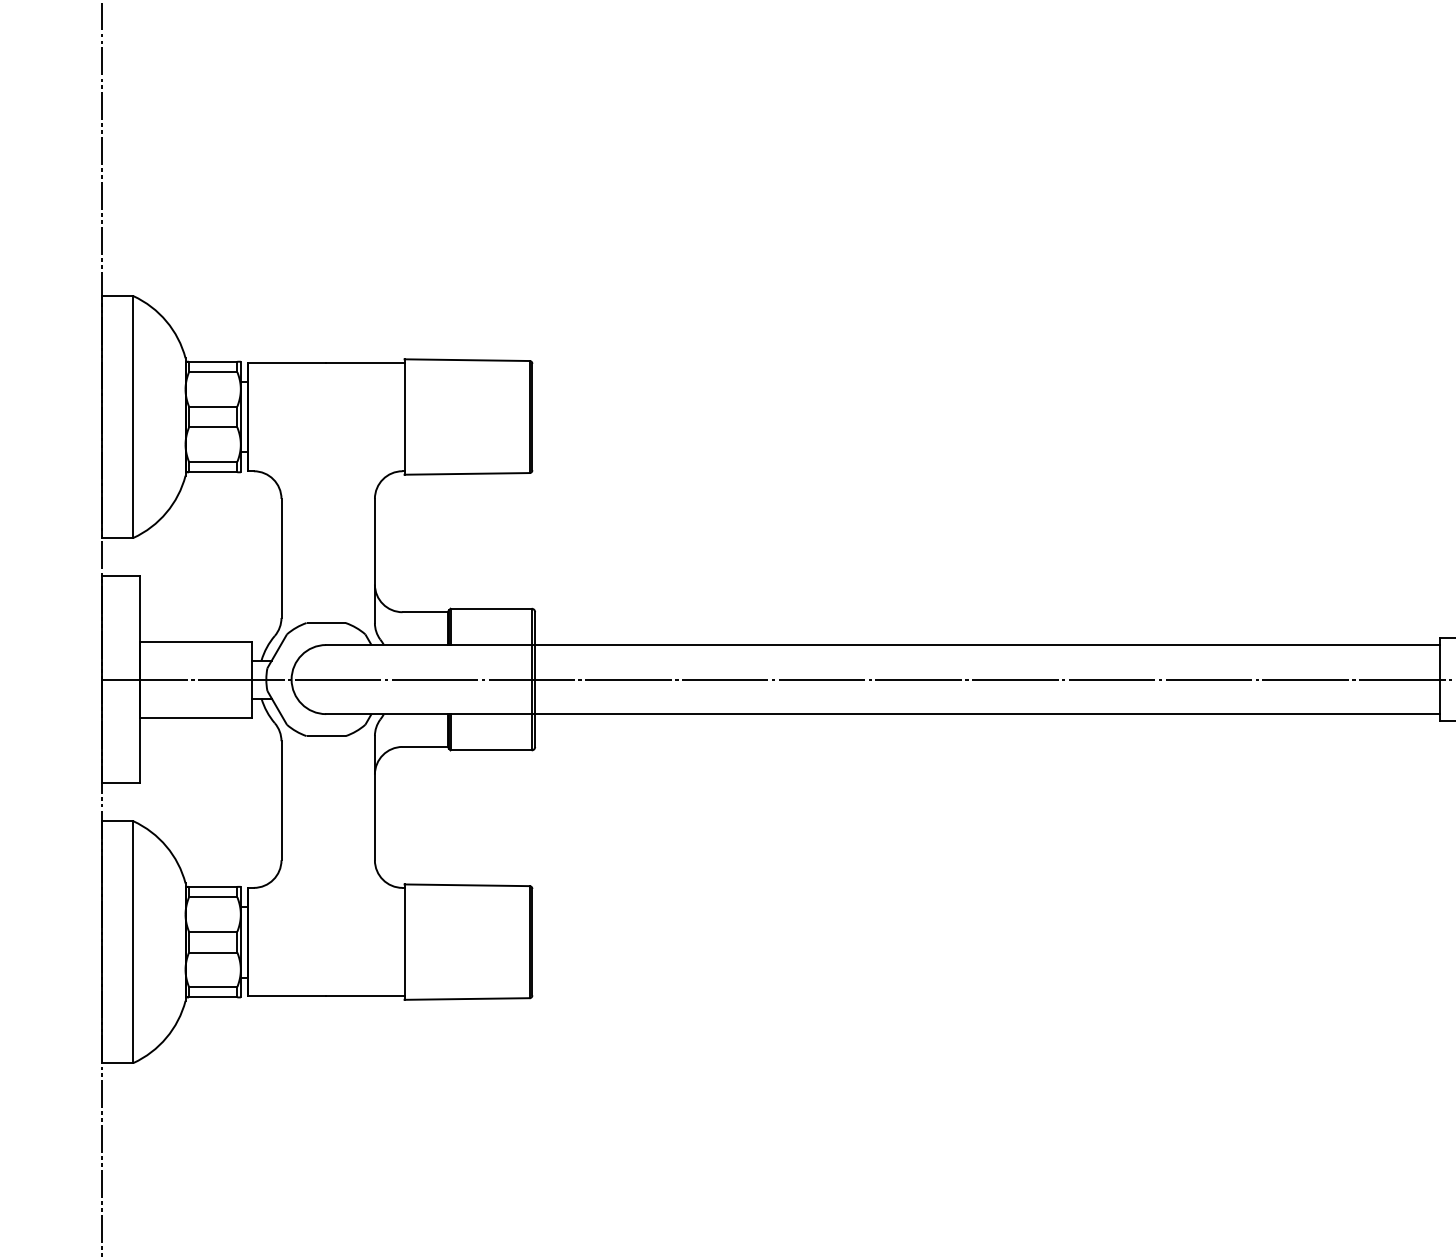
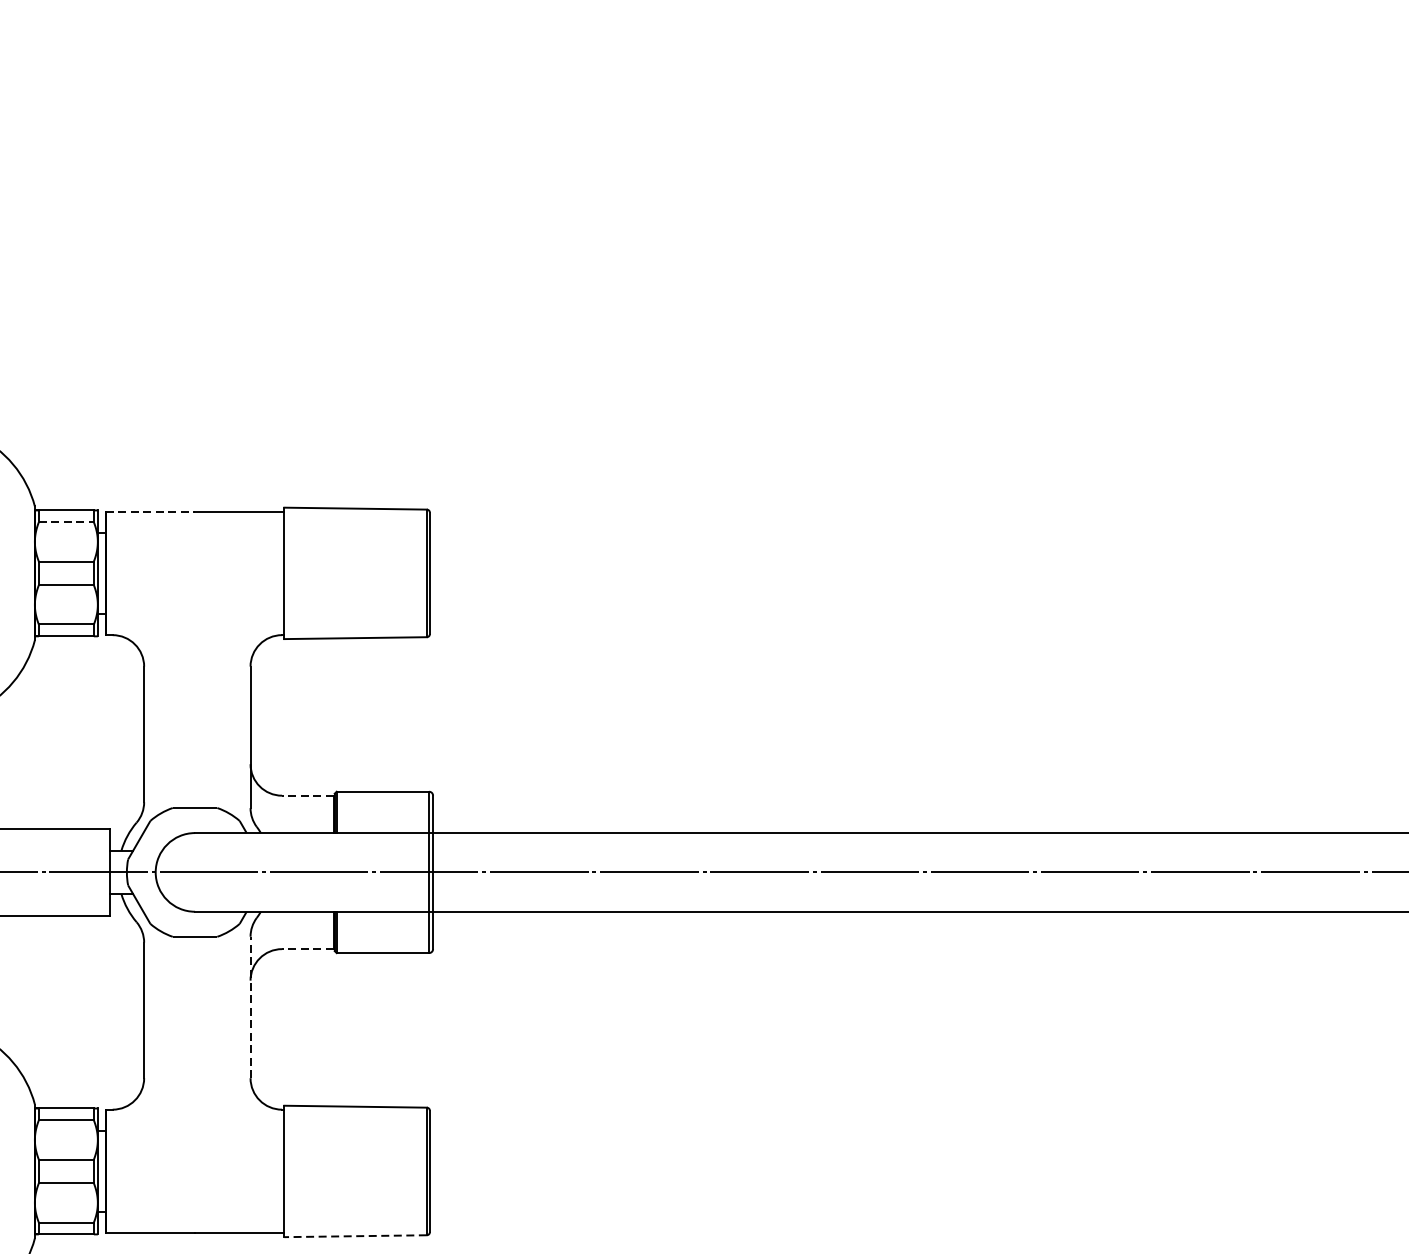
line: (287, 362) -> (151, 511), solid -> dashed
line: (213, 372) -> (66, 522), solid -> dashed
line: (425, 612) -> (308, 796), solid -> dashed
line: (425, 746) -> (308, 948), solid -> dashed
line: (374, 797) -> (250, 1006), solid -> dashed
line: (467, 999) -> (356, 1236), solid -> dashed

